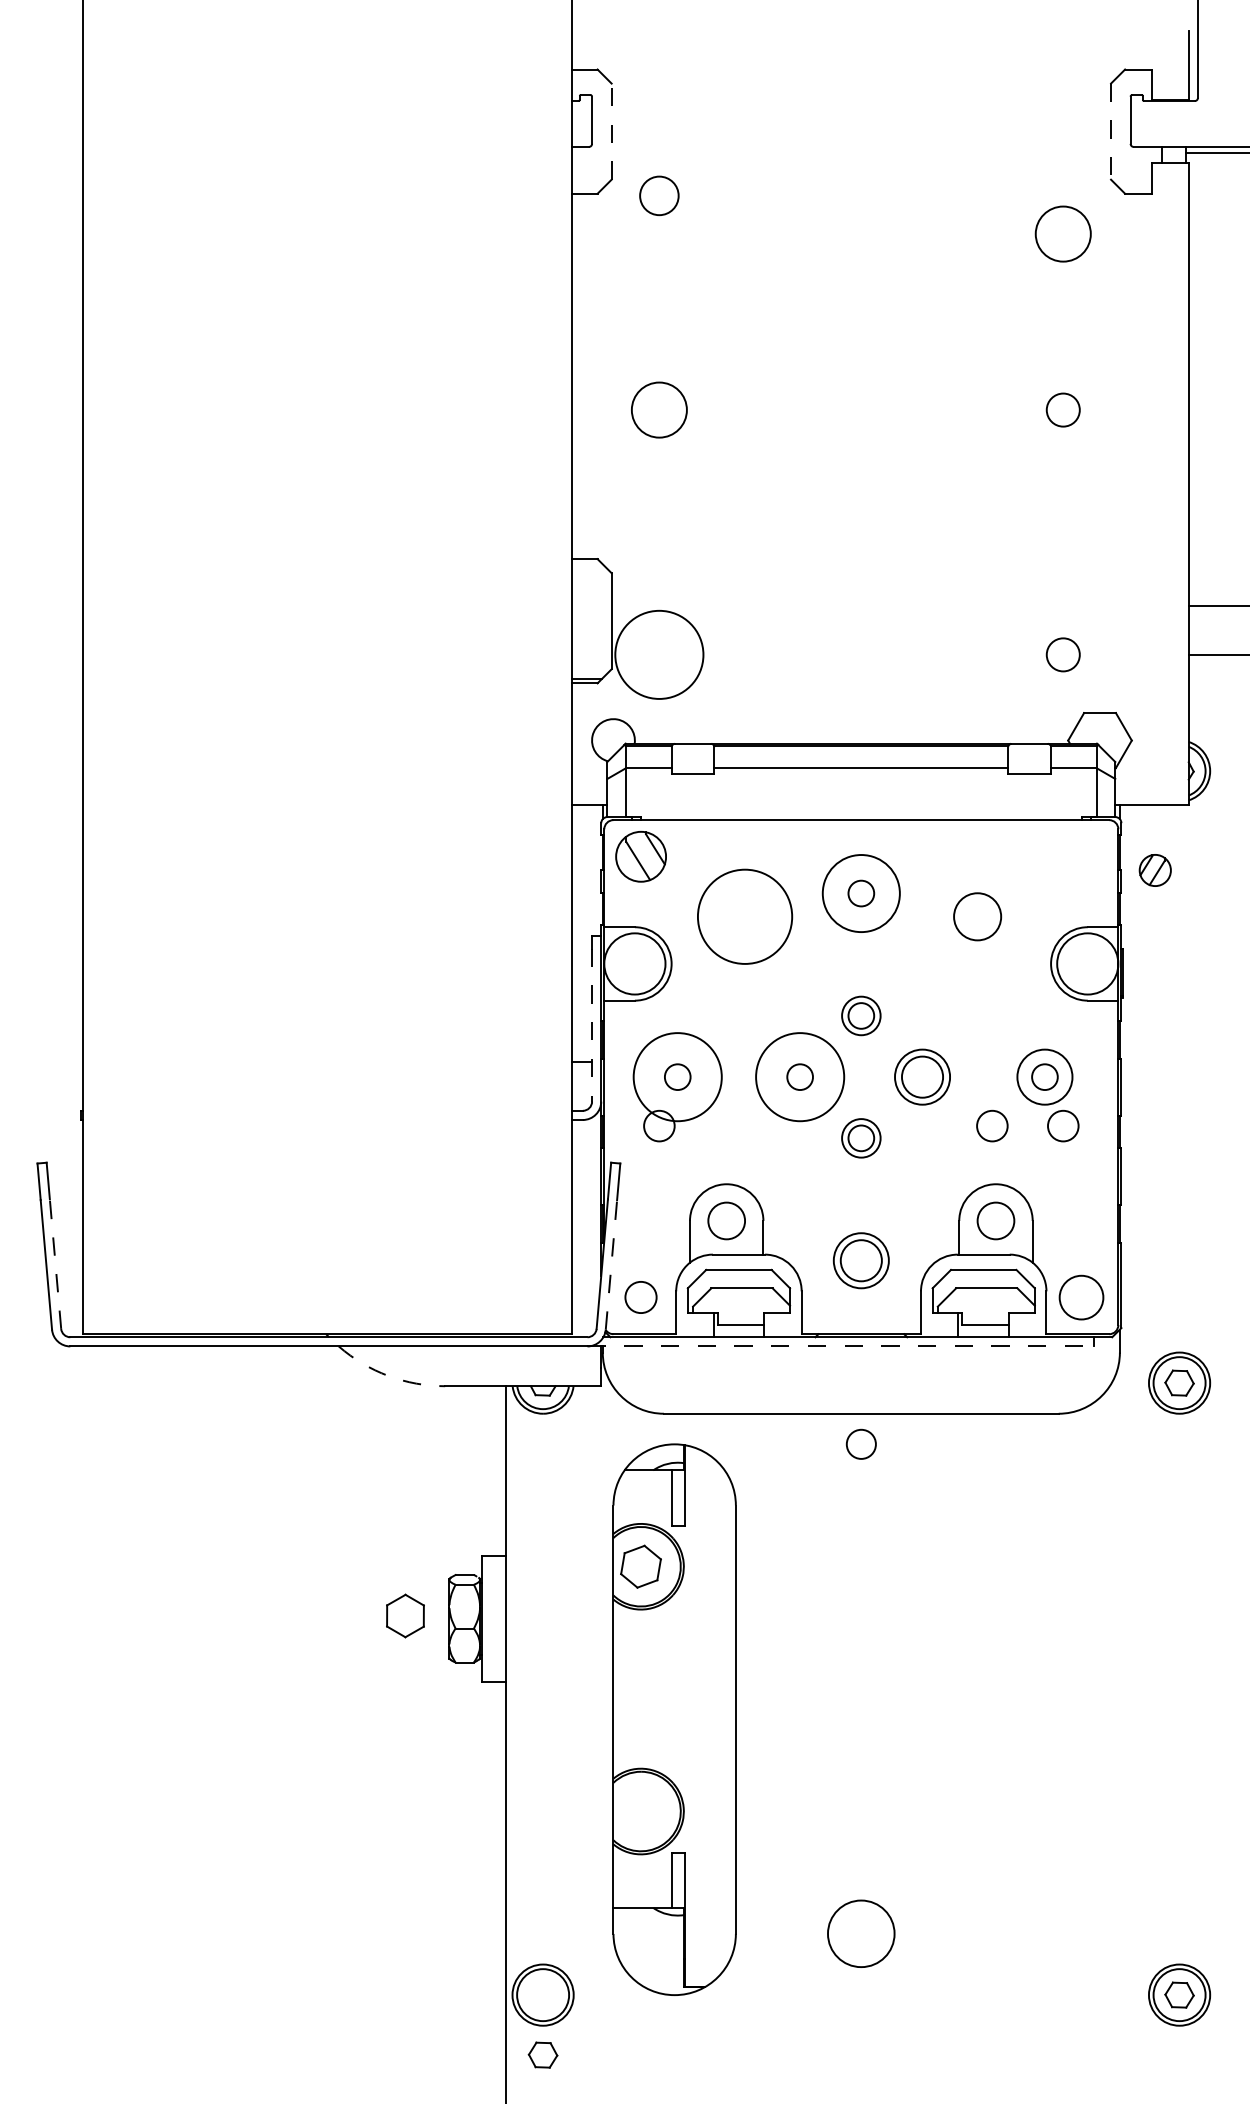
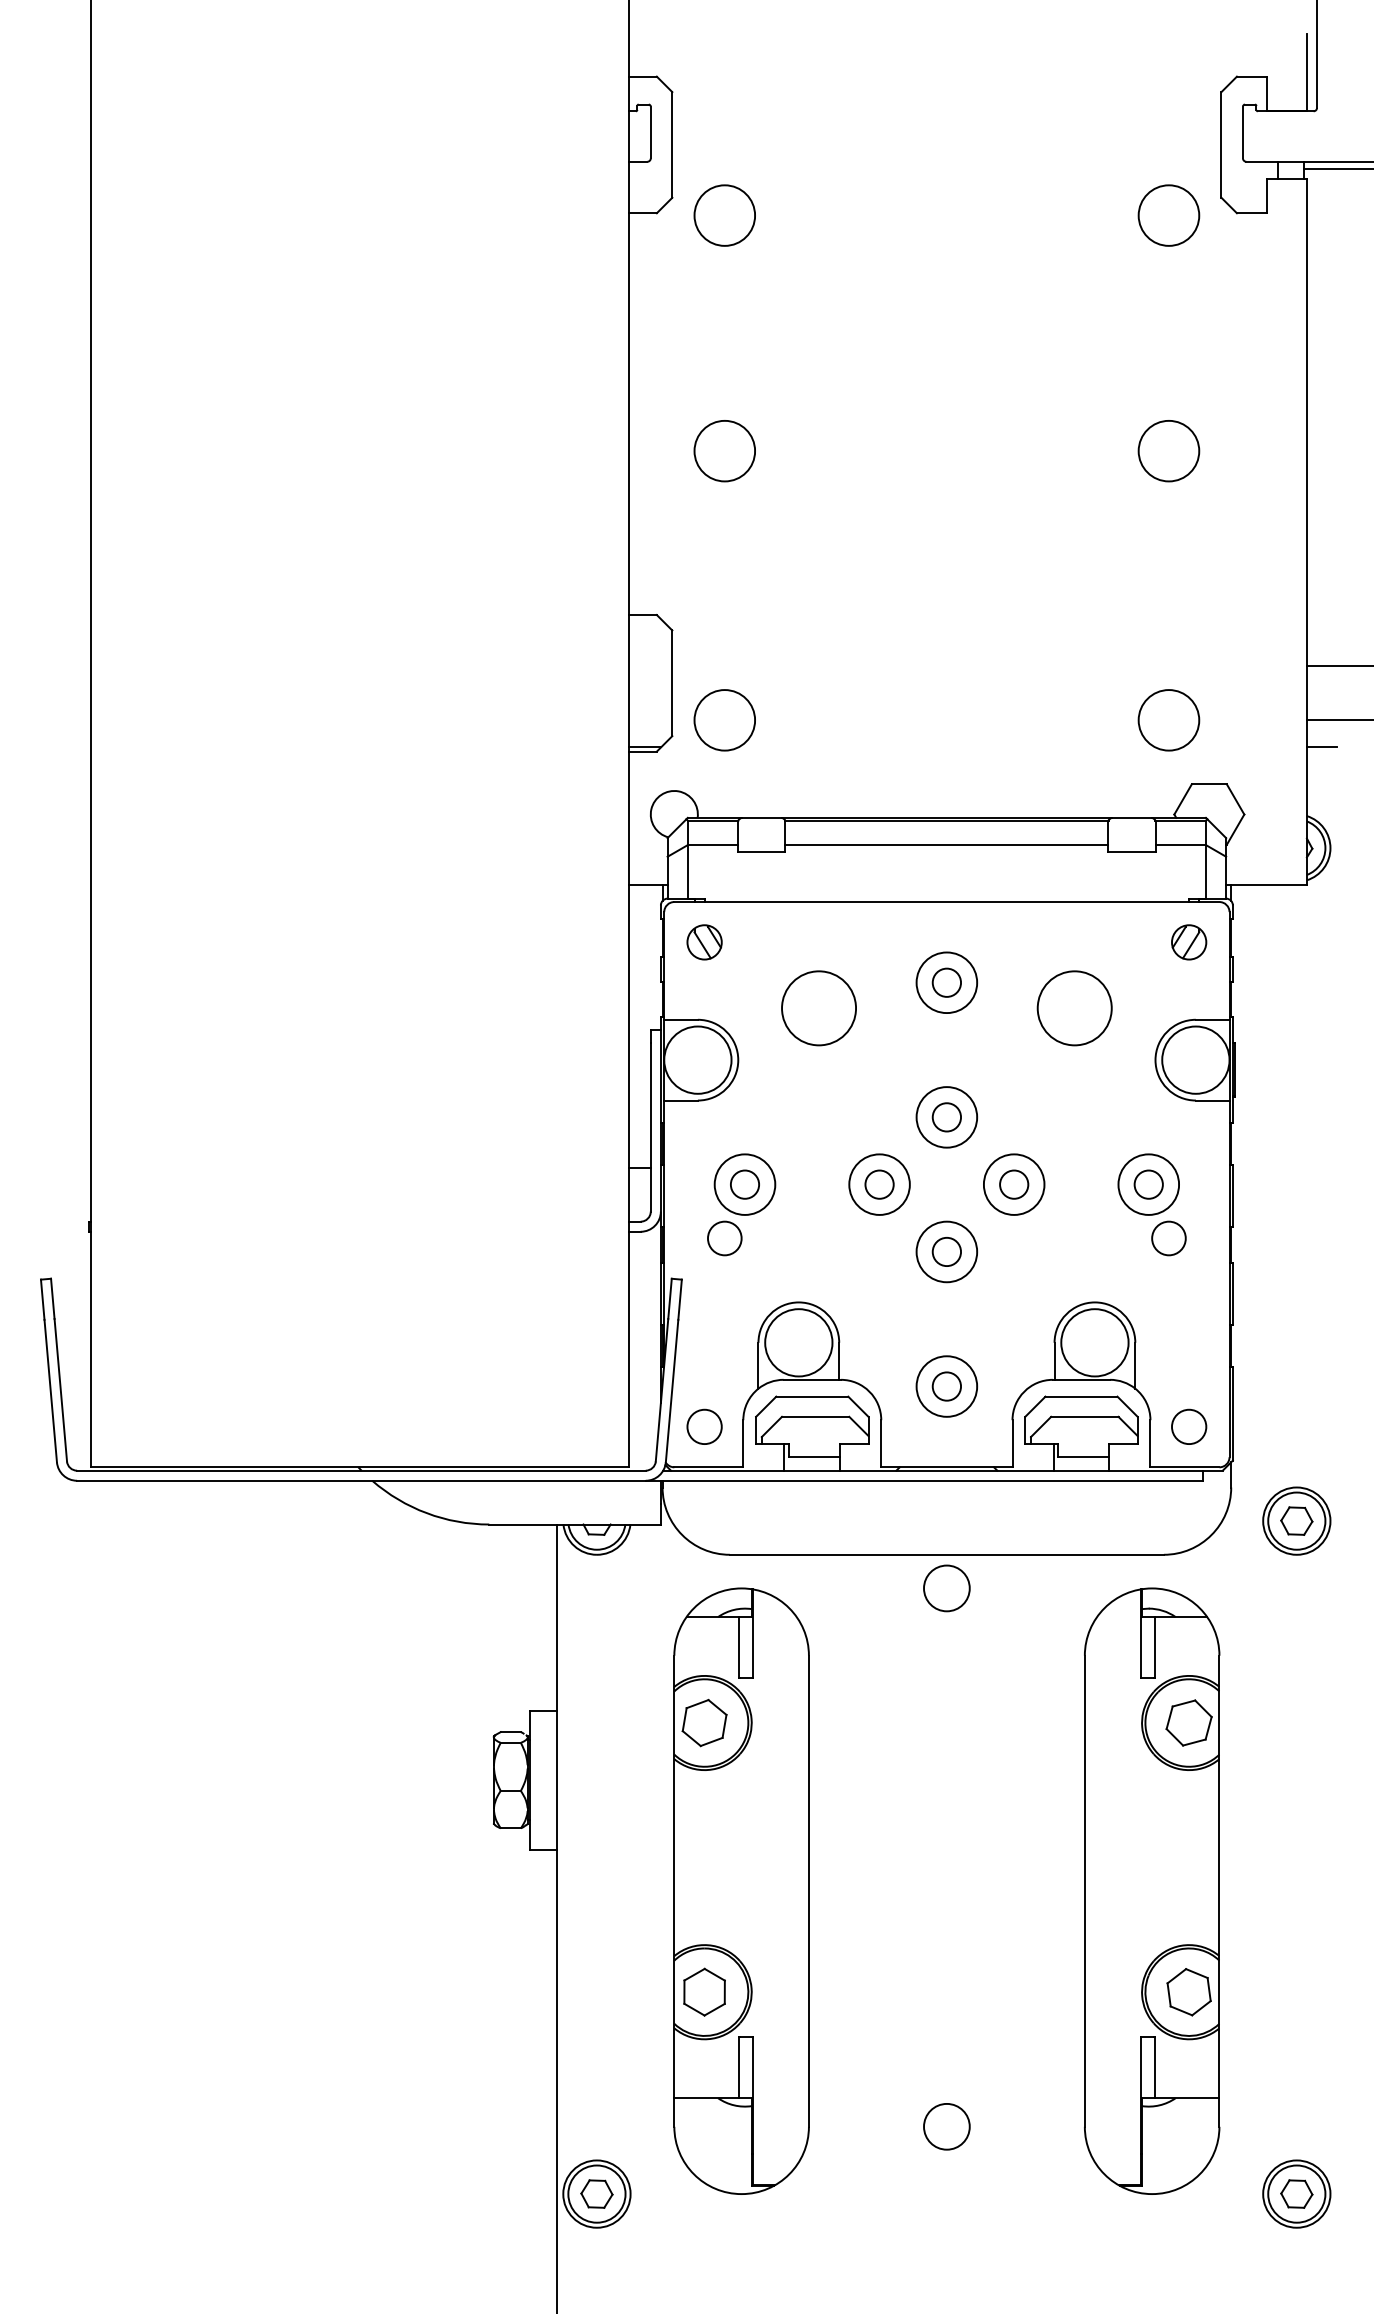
line: (611, 131) -> (672, 144), dashed -> solid
line: (1111, 131) -> (1221, 144), dashed -> solid
circle: (659, 195) -> (724, 215), size x1.43
circle: (1062, 233) -> (1168, 215), moved
circle: (1062, 409) -> (1168, 450), size x1.67
circle: (659, 655) -> (724, 720), size x0.62
circle: (1062, 655) -> (1168, 720), size x1.67
line: (1202, 679) -> (1321, 747), added
part: (640, 856) -> (704, 942), size x0.62
part: (1155, 870) -> (1189, 942), moved
circle: (860, 893) -> (946, 982), size x0.71
circle: (745, 916) -> (819, 1008), size x0.71
circle: (977, 916) -> (1074, 1008), size x1.43
circle: (860, 1016) -> (946, 1117), size x1.43
line: (591, 1025) -> (650, 1127), dashed -> solid
circle: (677, 1077) -> (744, 1184), size x0.62
circle: (800, 1077) -> (879, 1184), size x0.62
circle: (922, 1077) -> (1014, 1184), size x0.62
circle: (991, 1126) -> (1090, 1238), removed
circle: (860, 1137) -> (946, 1251), size x1.43
circle: (726, 1220) -> (798, 1342), size x1.67
circle: (995, 1220) -> (1094, 1342), size x1.67
circle: (860, 1260) -> (946, 1386), size x0.62
line: (55, 1264) -> (60, 1390), dashed -> solid
line: (611, 1265) -> (672, 1391), dashed -> solid
circle: (1081, 1297) -> (1189, 1426), size x0.71
line: (840, 1346) -> (924, 1480), dashed -> solid
arc: (388, 1376) -> (426, 1513), dashed -> solid
circle: (860, 1444) -> (946, 1588), size x1.43
part: (405, 1615) -> (704, 1991), moved
part: (1048, 1719) -> (1152, 1890), added
circle: (860, 1933) -> (946, 2126), size x0.62
part: (542, 2054) -> (596, 2193), moved

